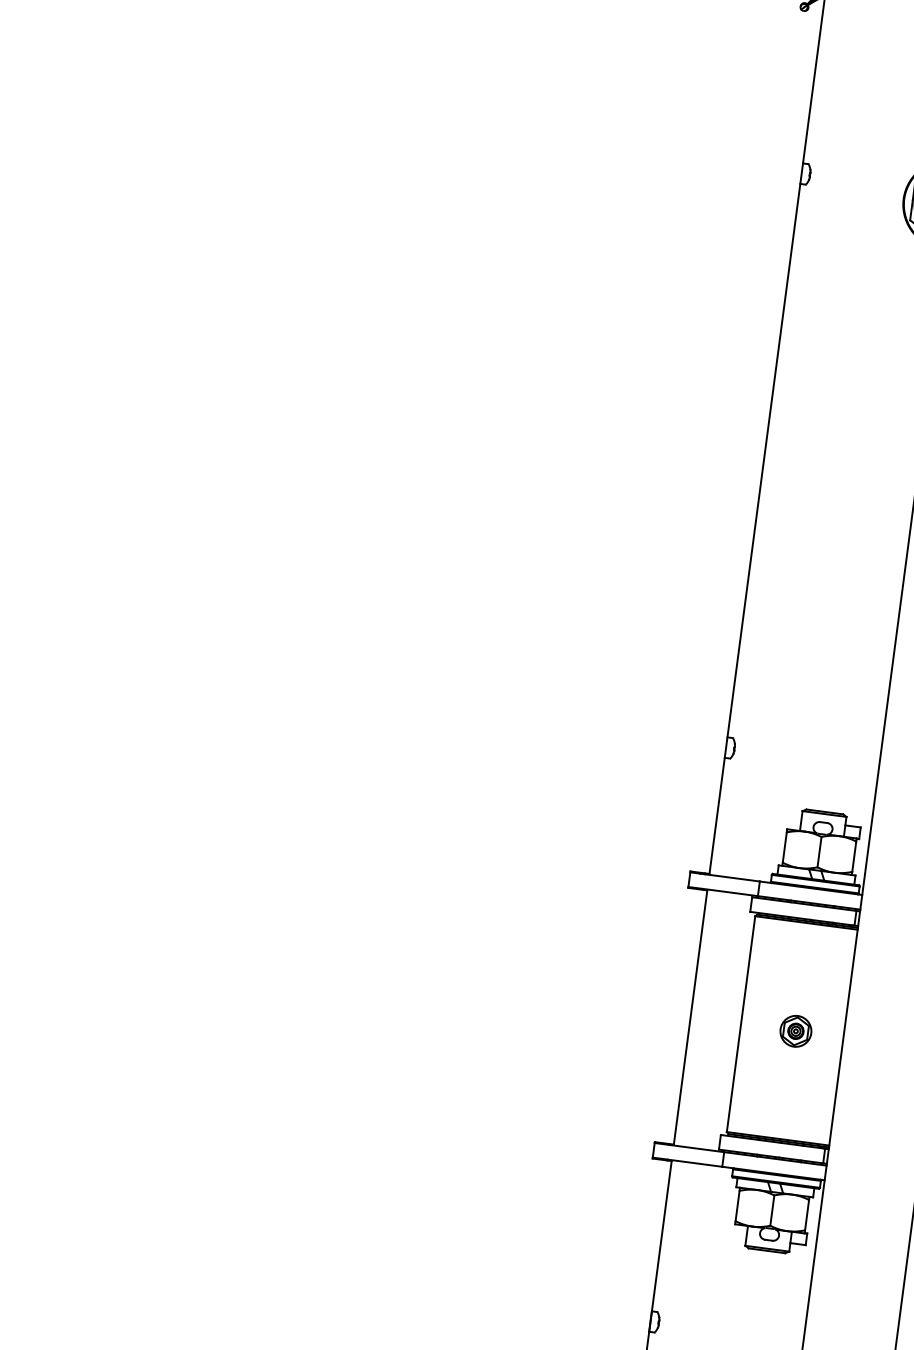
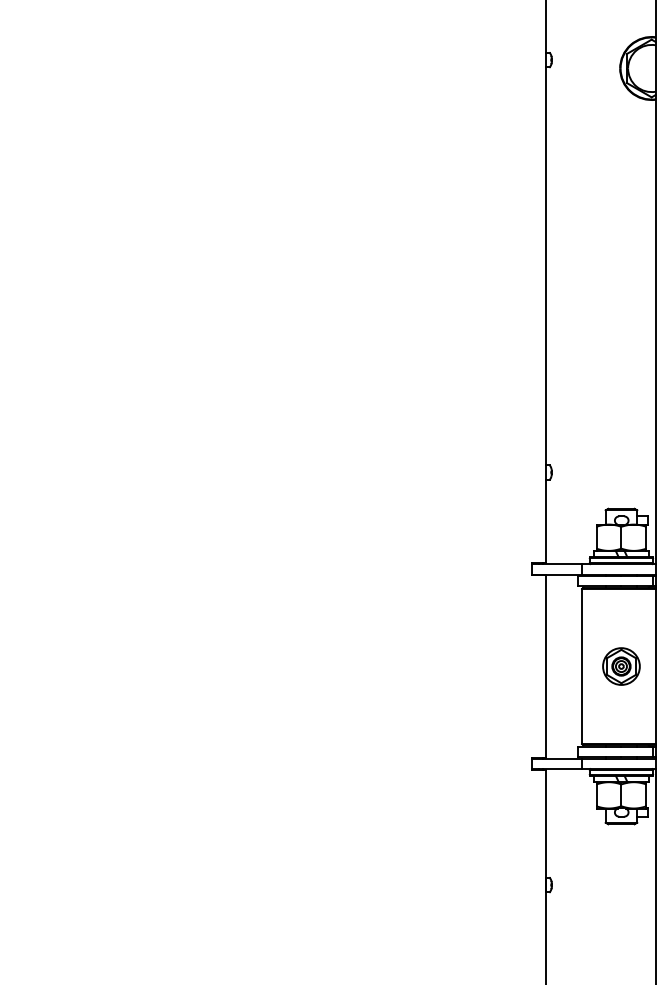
part: (795, 1031) -> (621, 666), size x1.67

